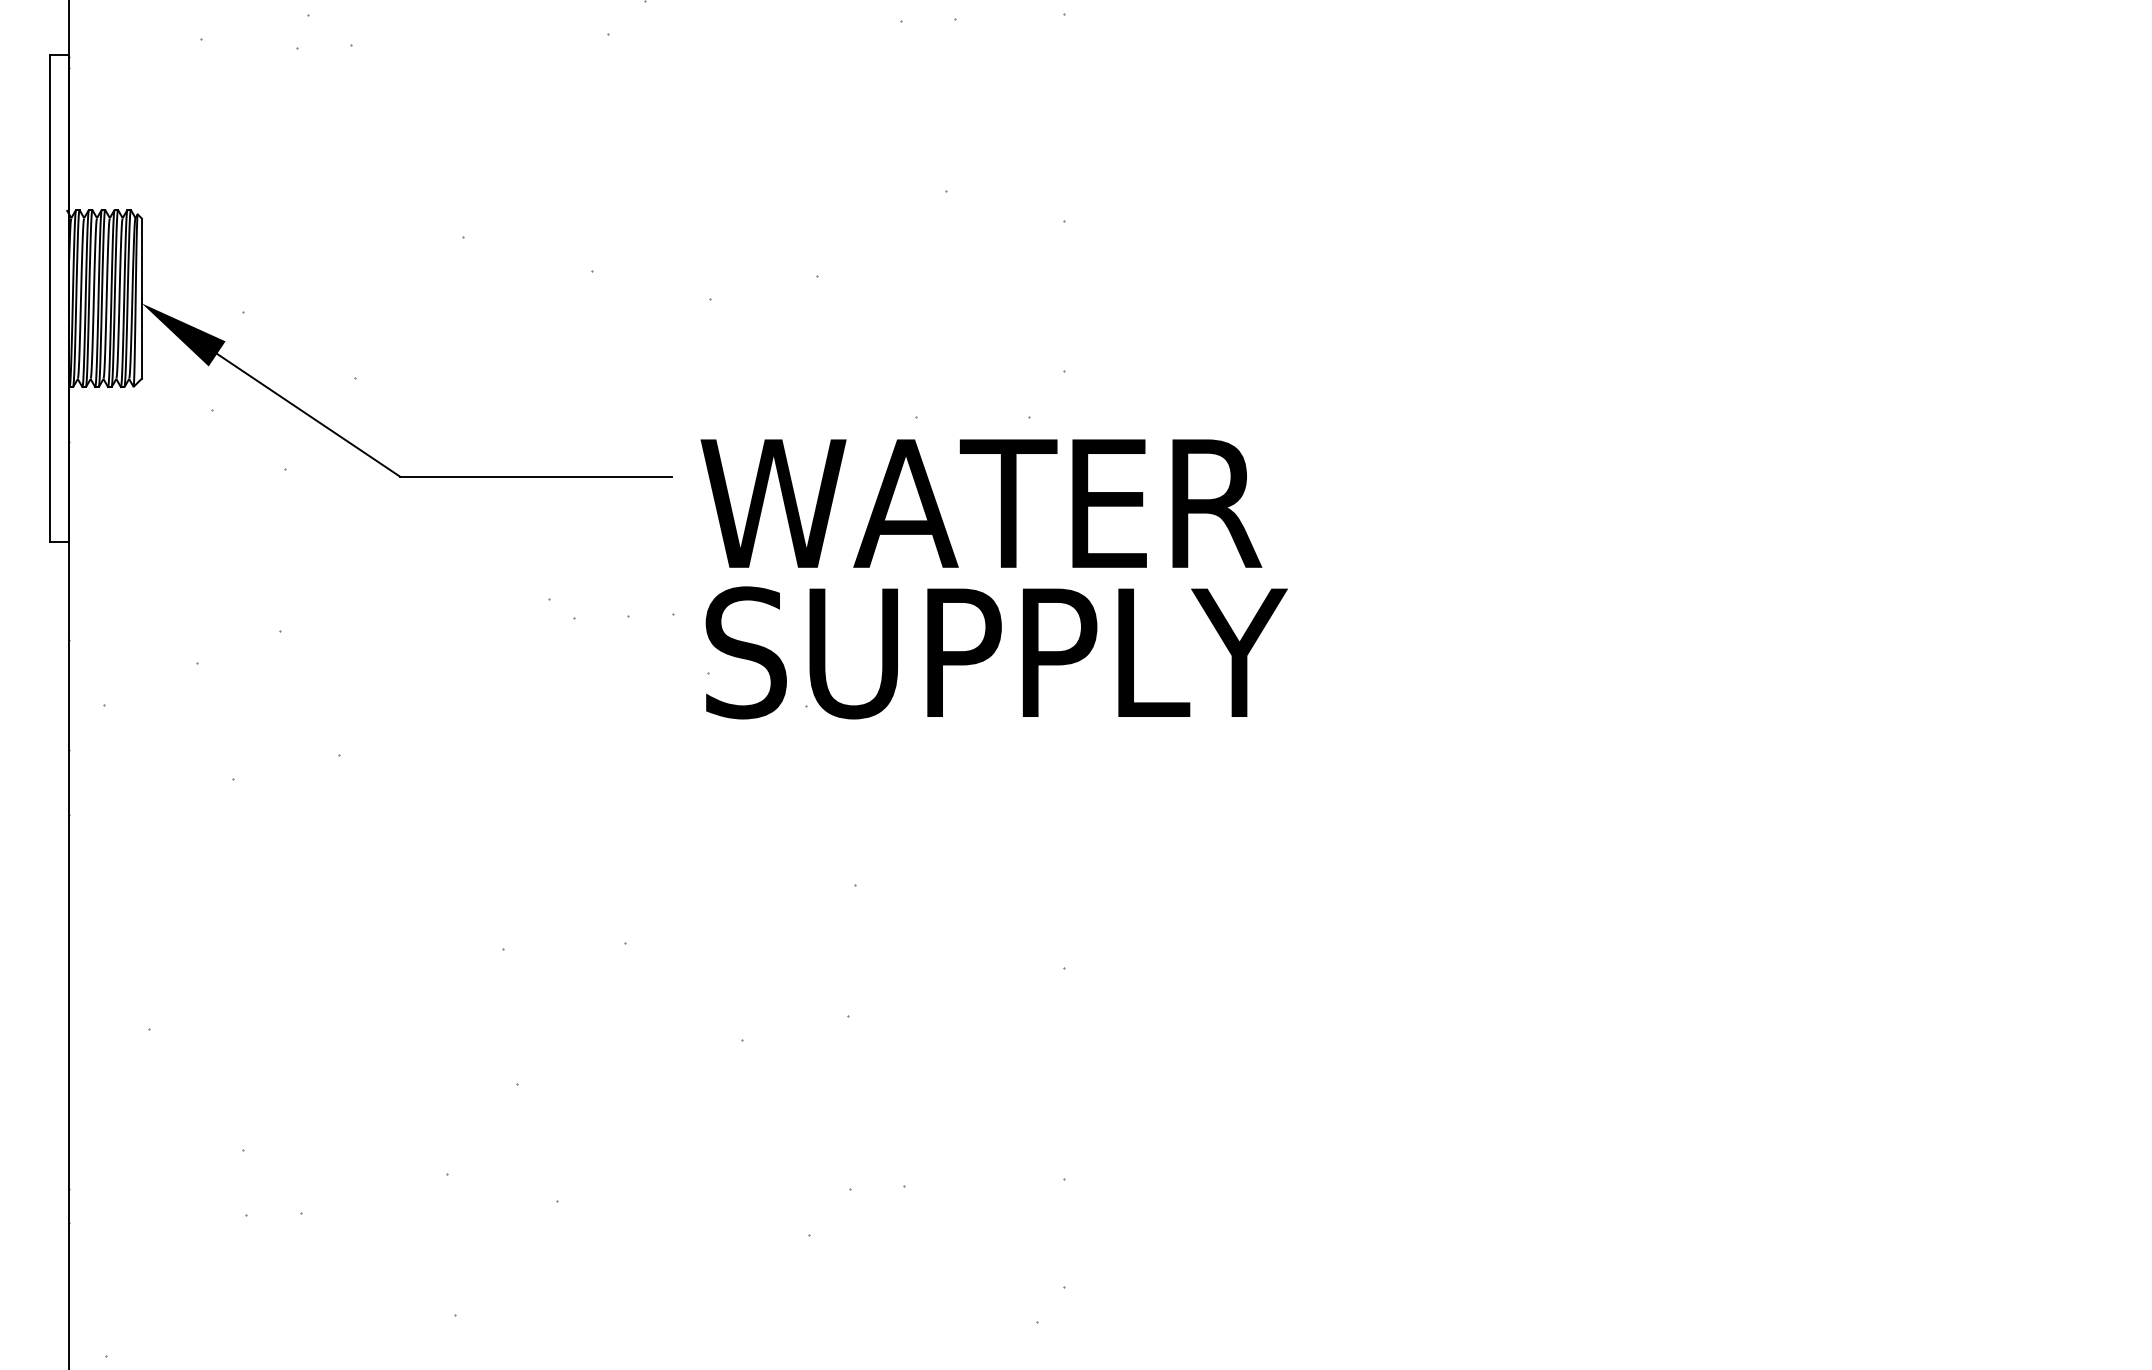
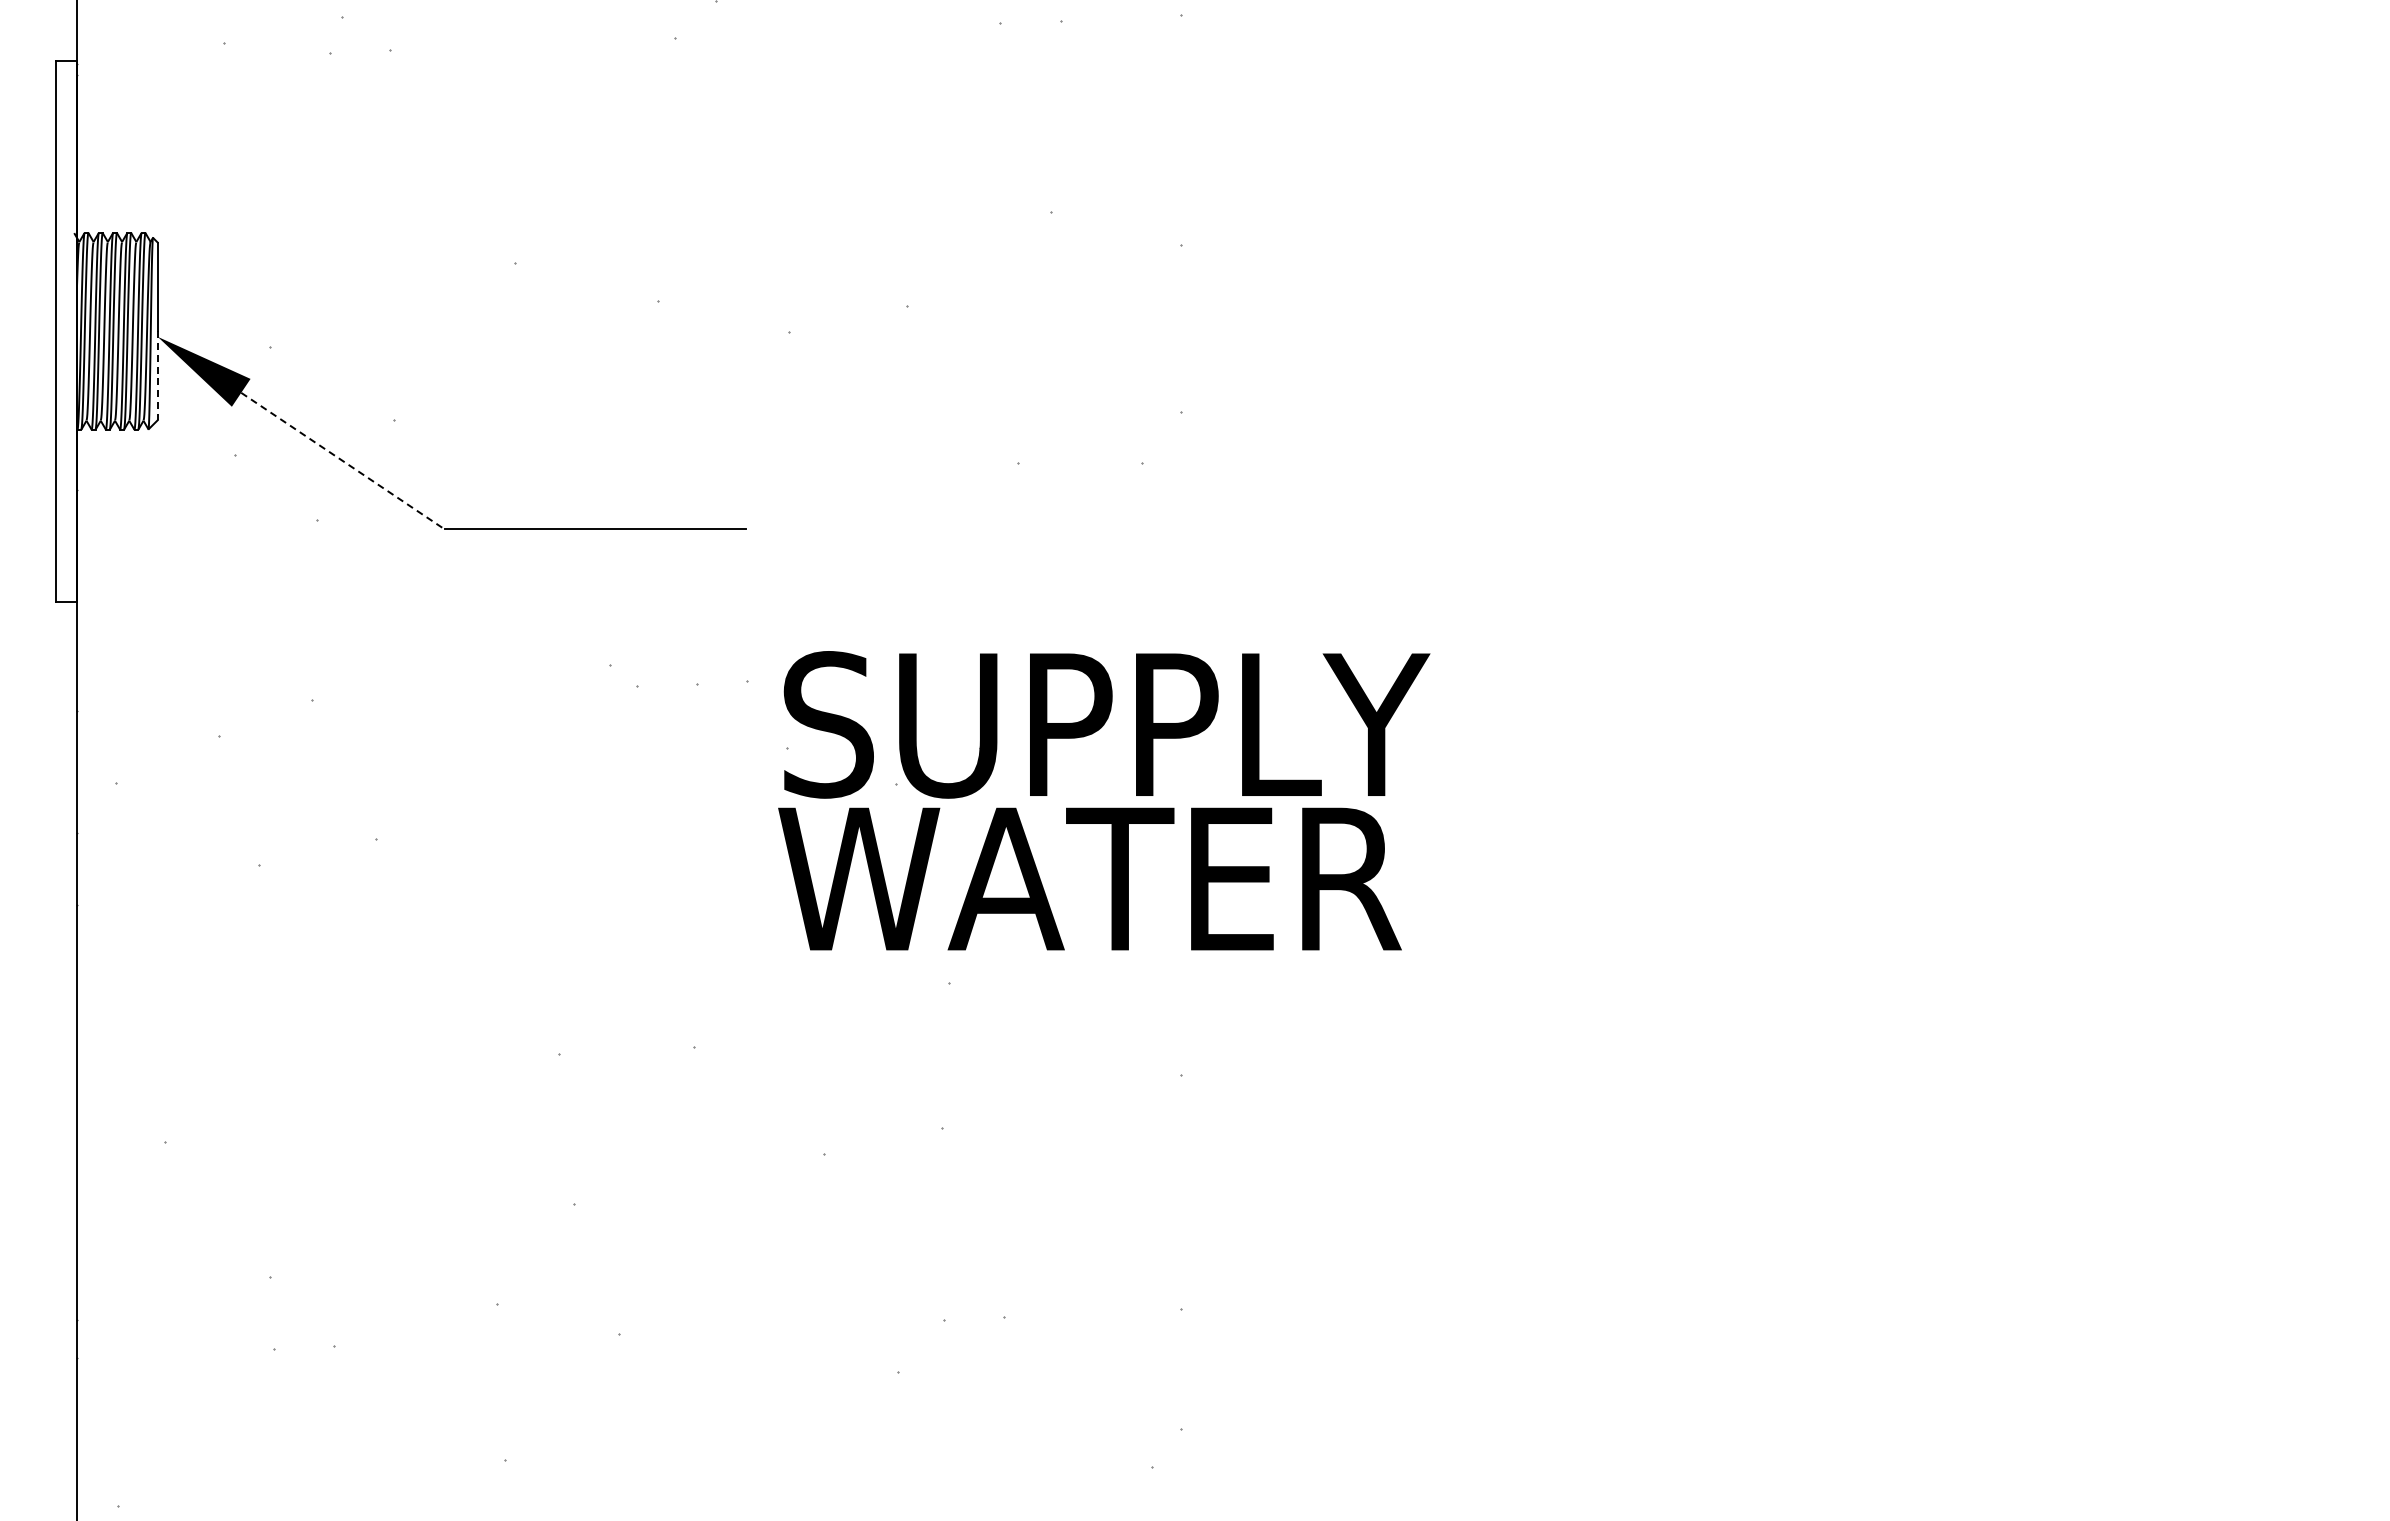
line: (141, 339) -> (157, 376), solid -> dashed
line: (309, 415) -> (343, 461), solid -> dashed
text: (980, 503) -> (1089, 878), moved

